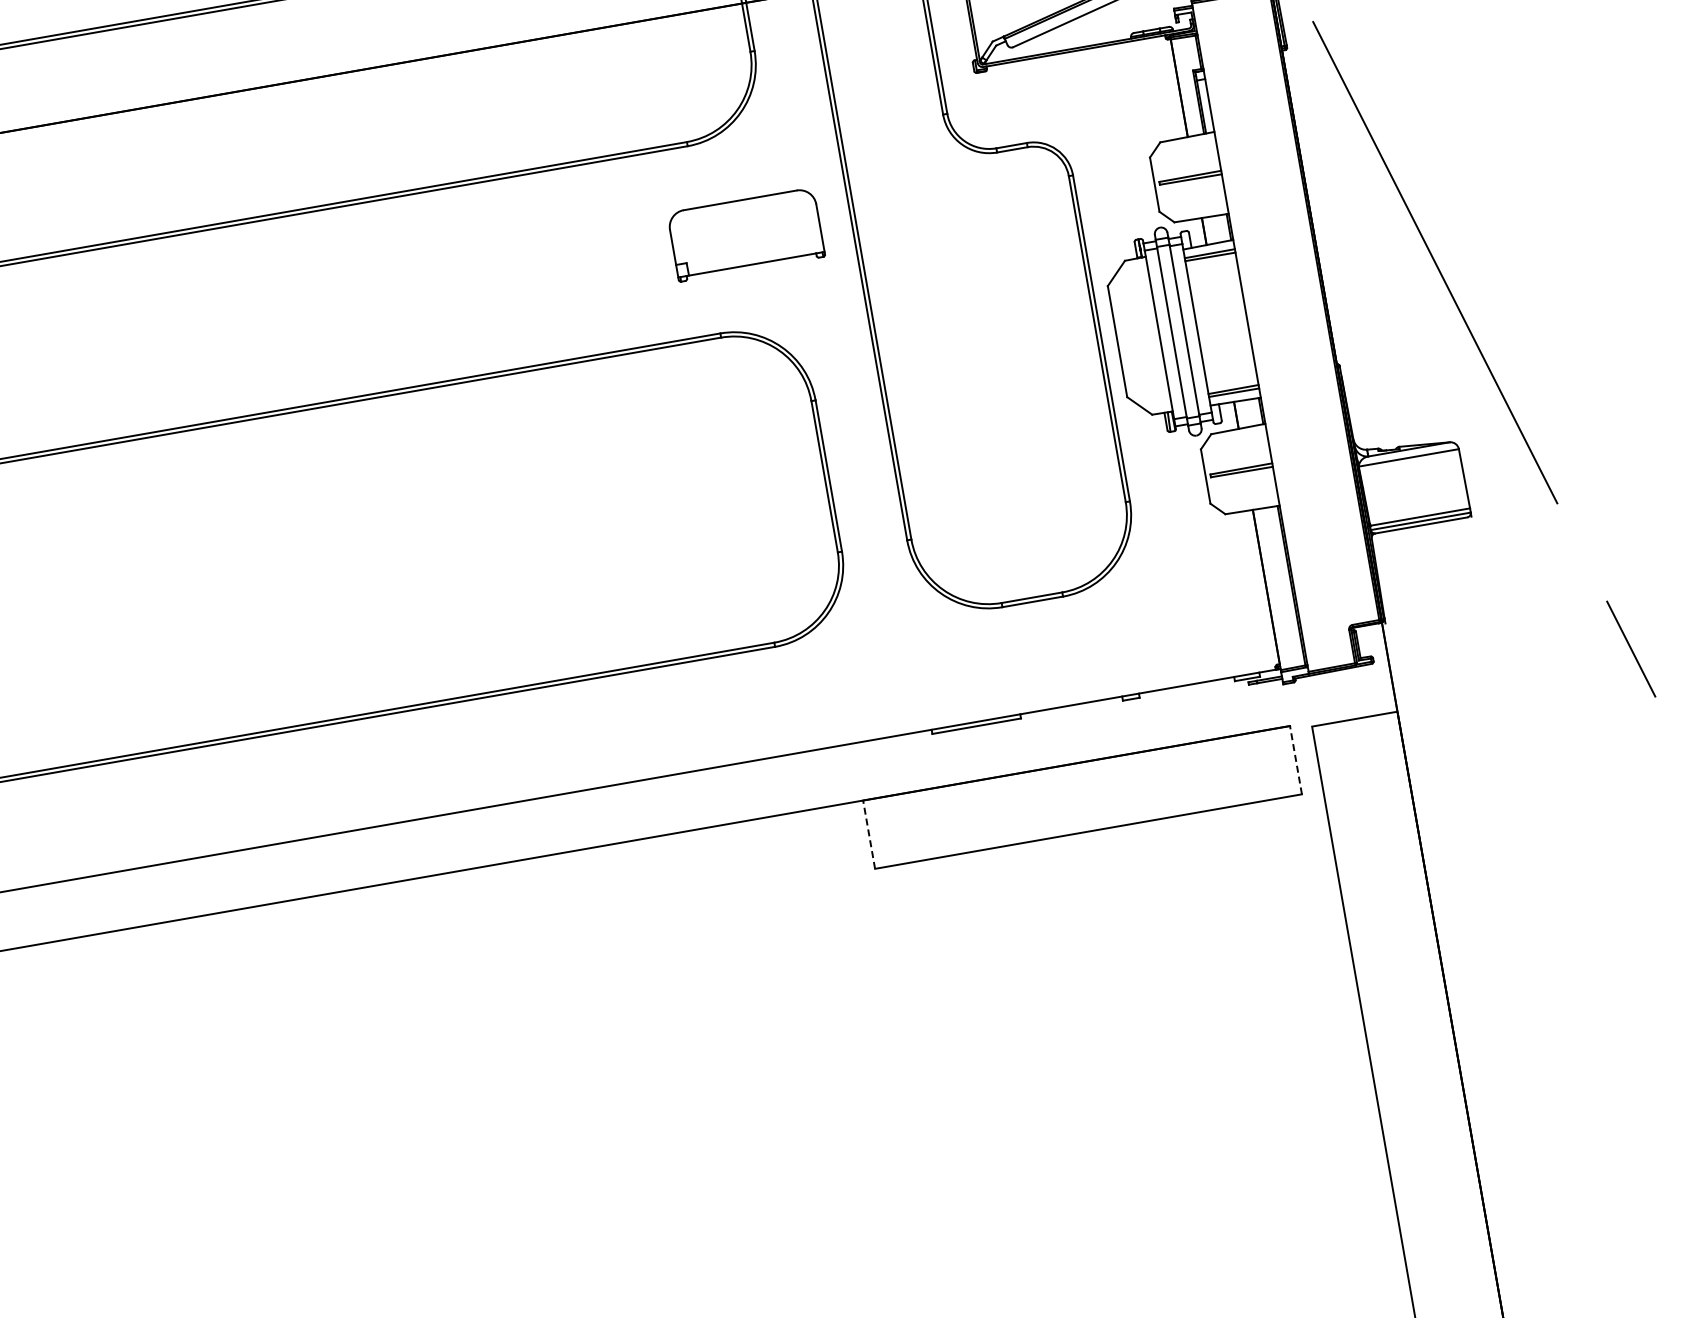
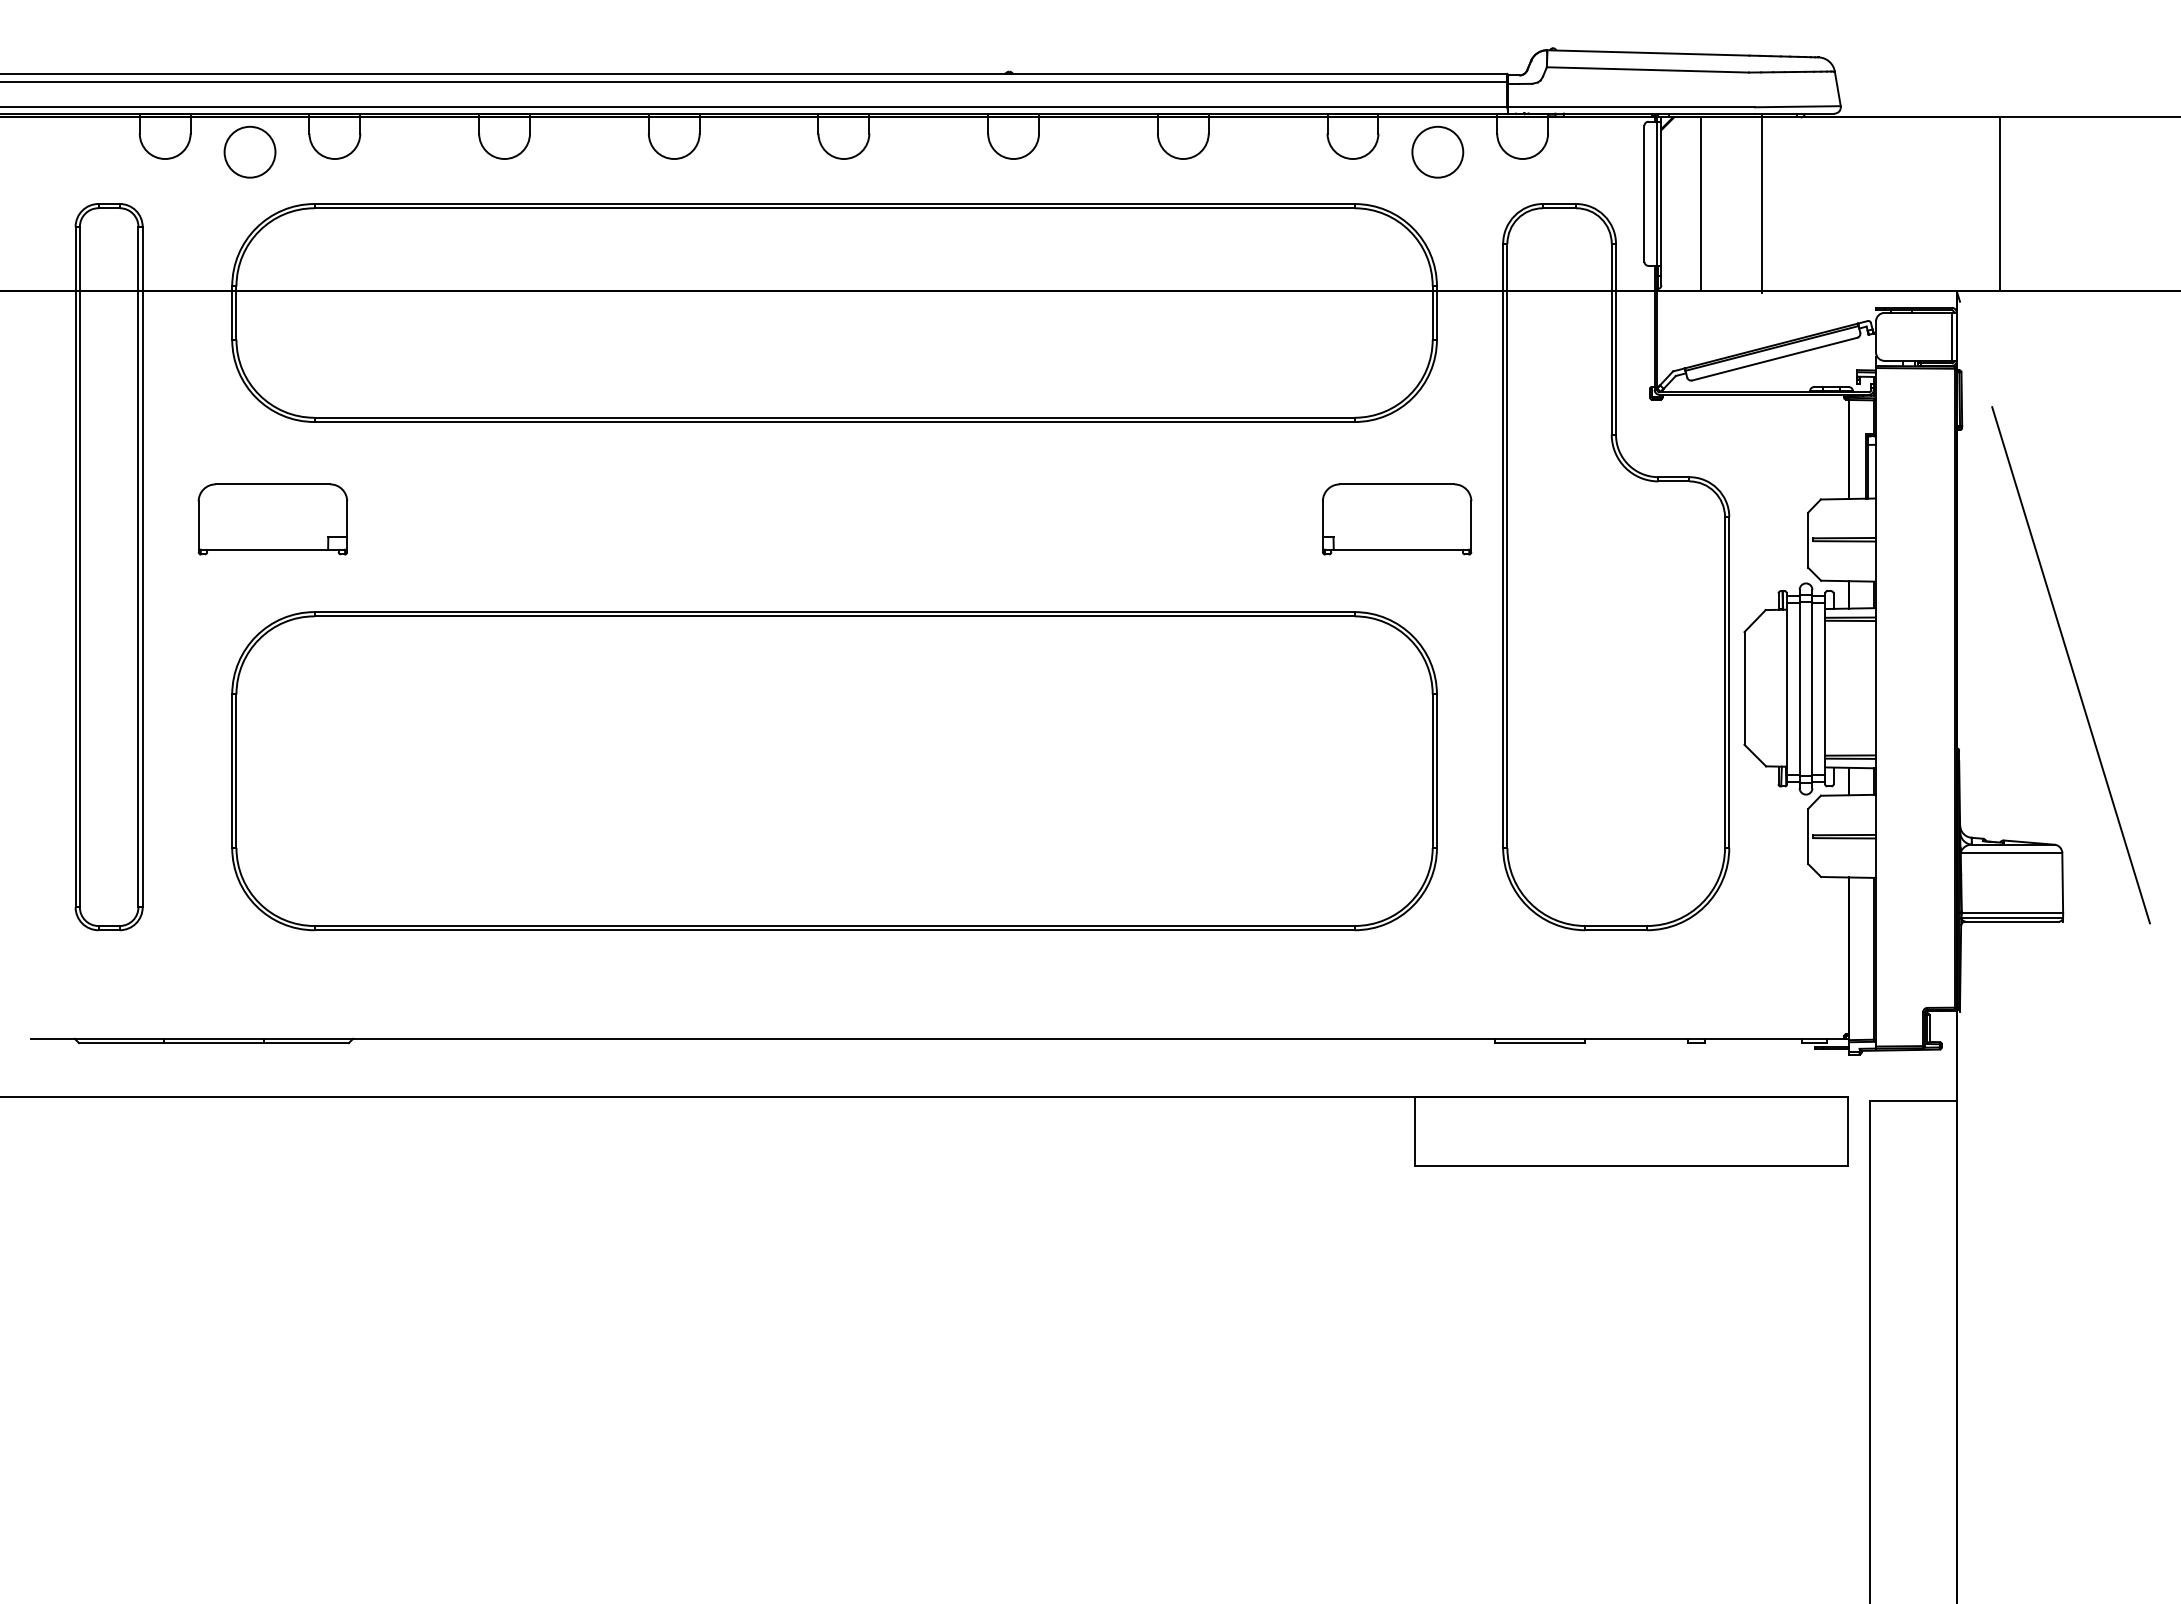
line: (1296, 760) -> (1848, 1131), dashed -> solid
line: (869, 834) -> (1415, 1131), dashed -> solid

